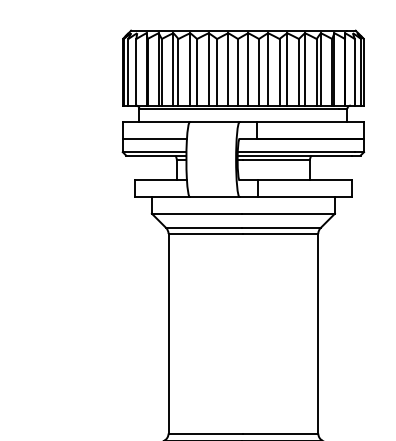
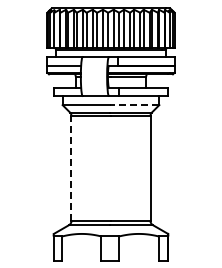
line: (287, 214) -> (134, 105), solid -> dashed
line: (168, 333) -> (71, 168), solid -> dashed

